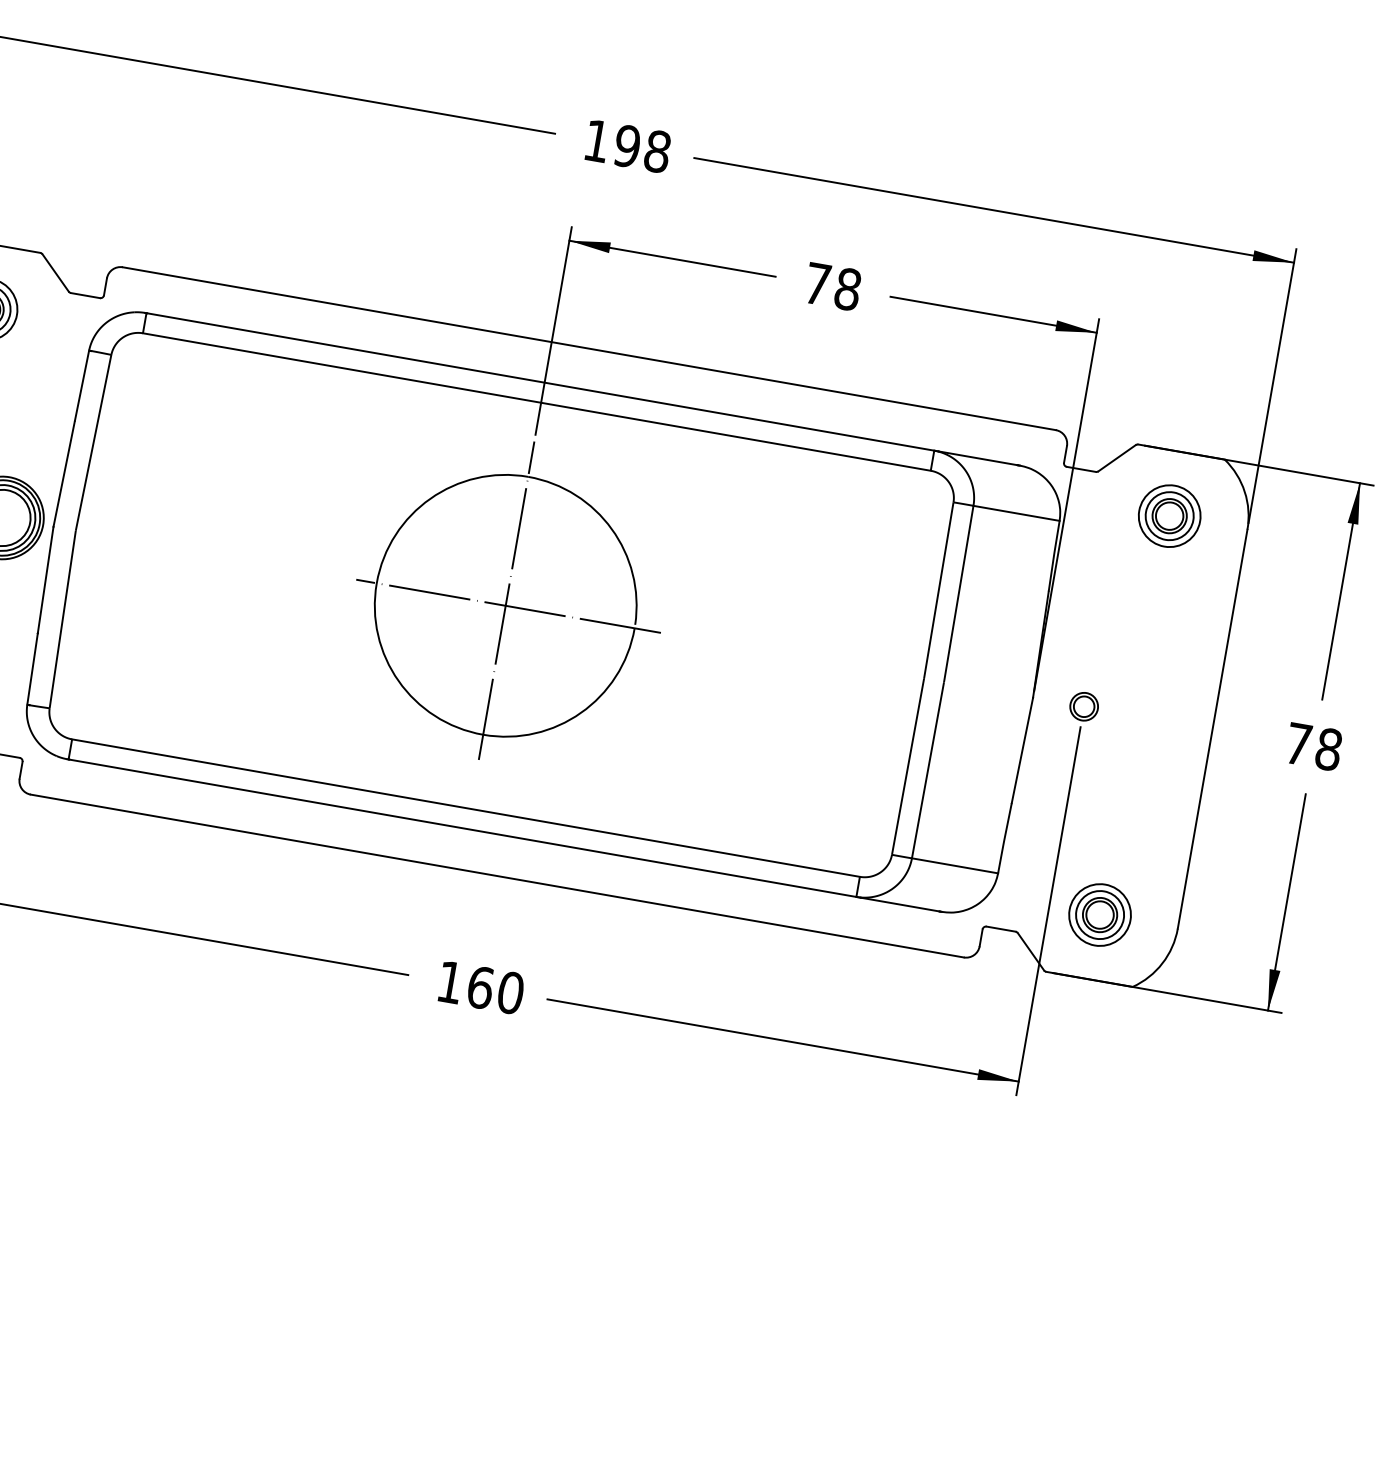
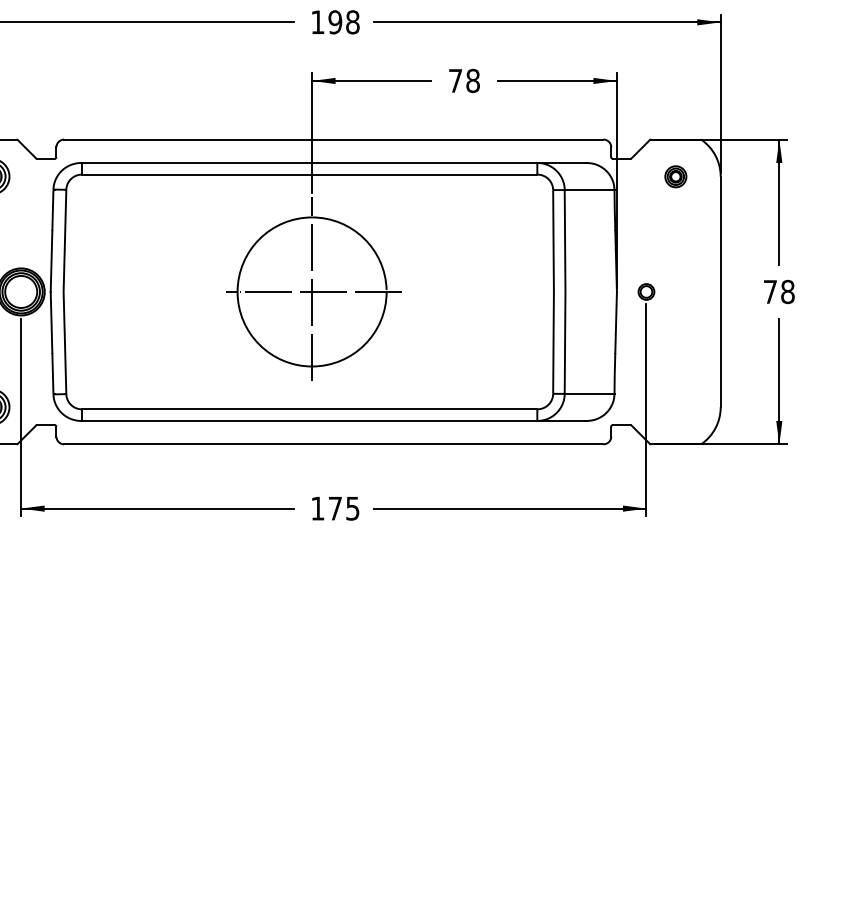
part: (1169, 515) -> (675, 176), size x0.6
part: (1099, 913) -> (675, 406), removed
text: (494, 989) -> (343, 508), 160 -> 175

